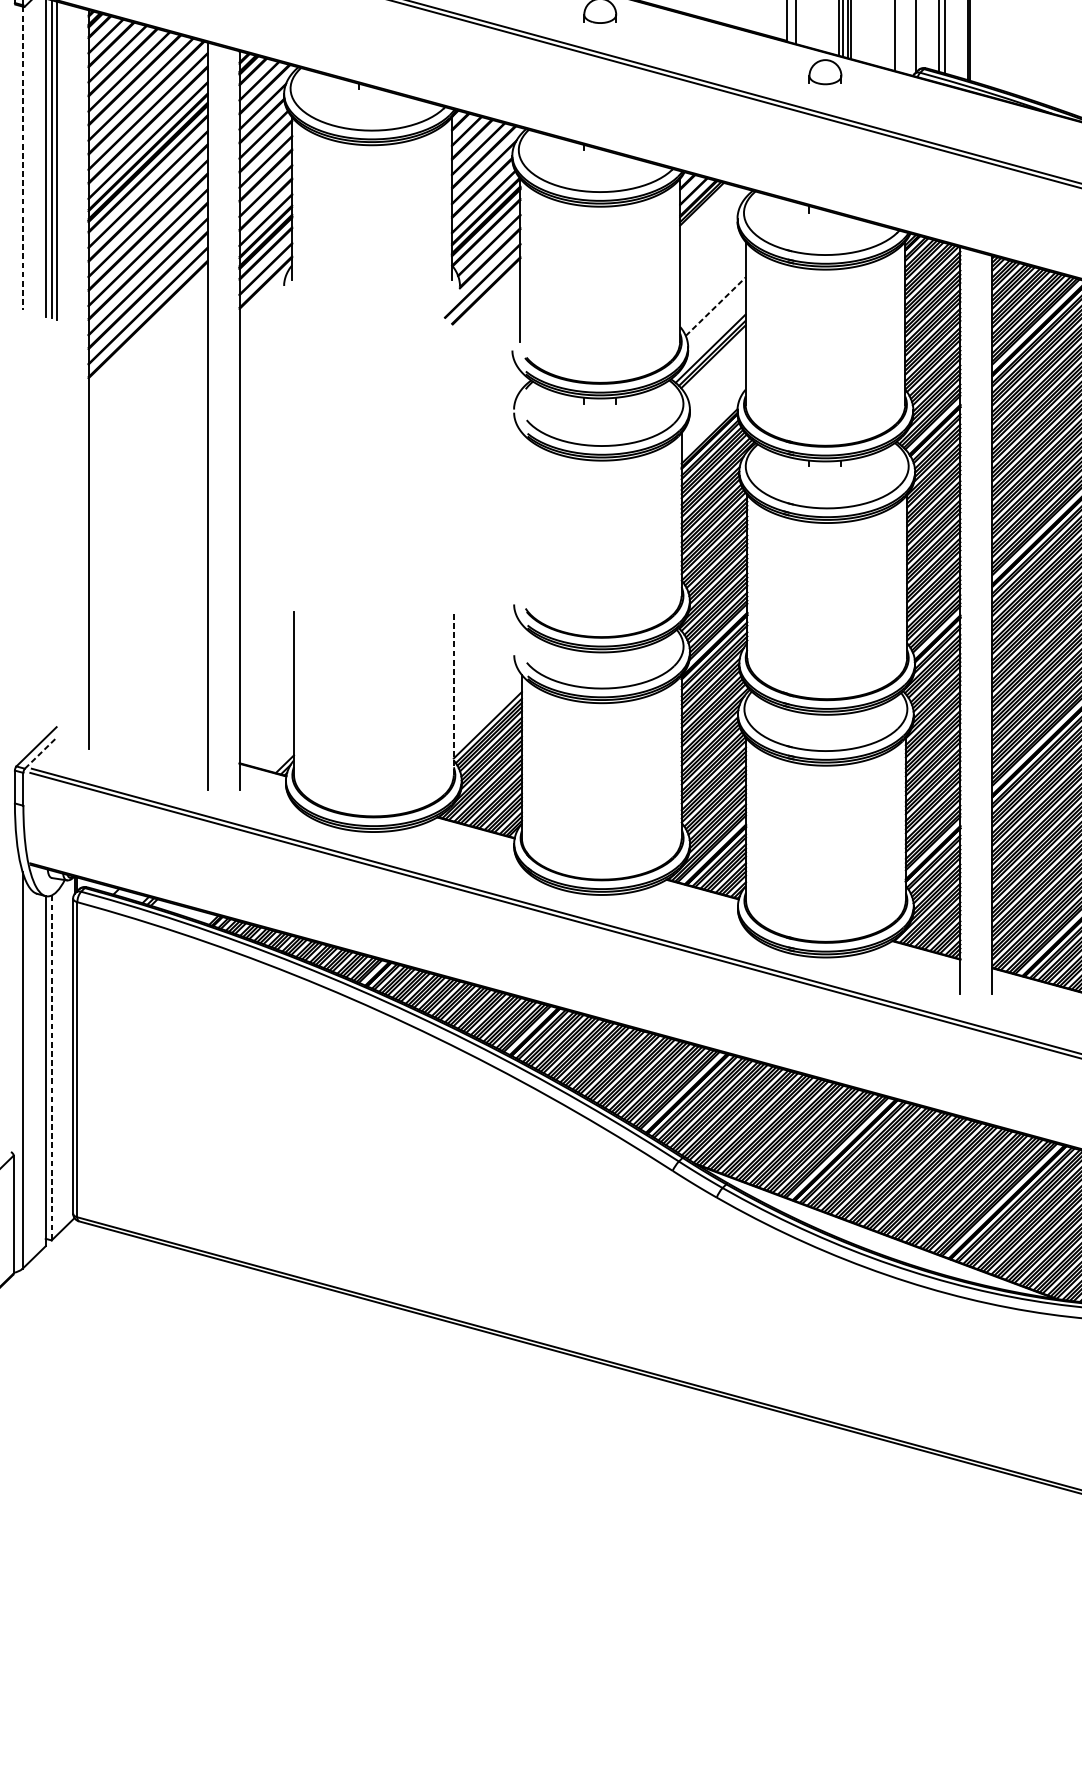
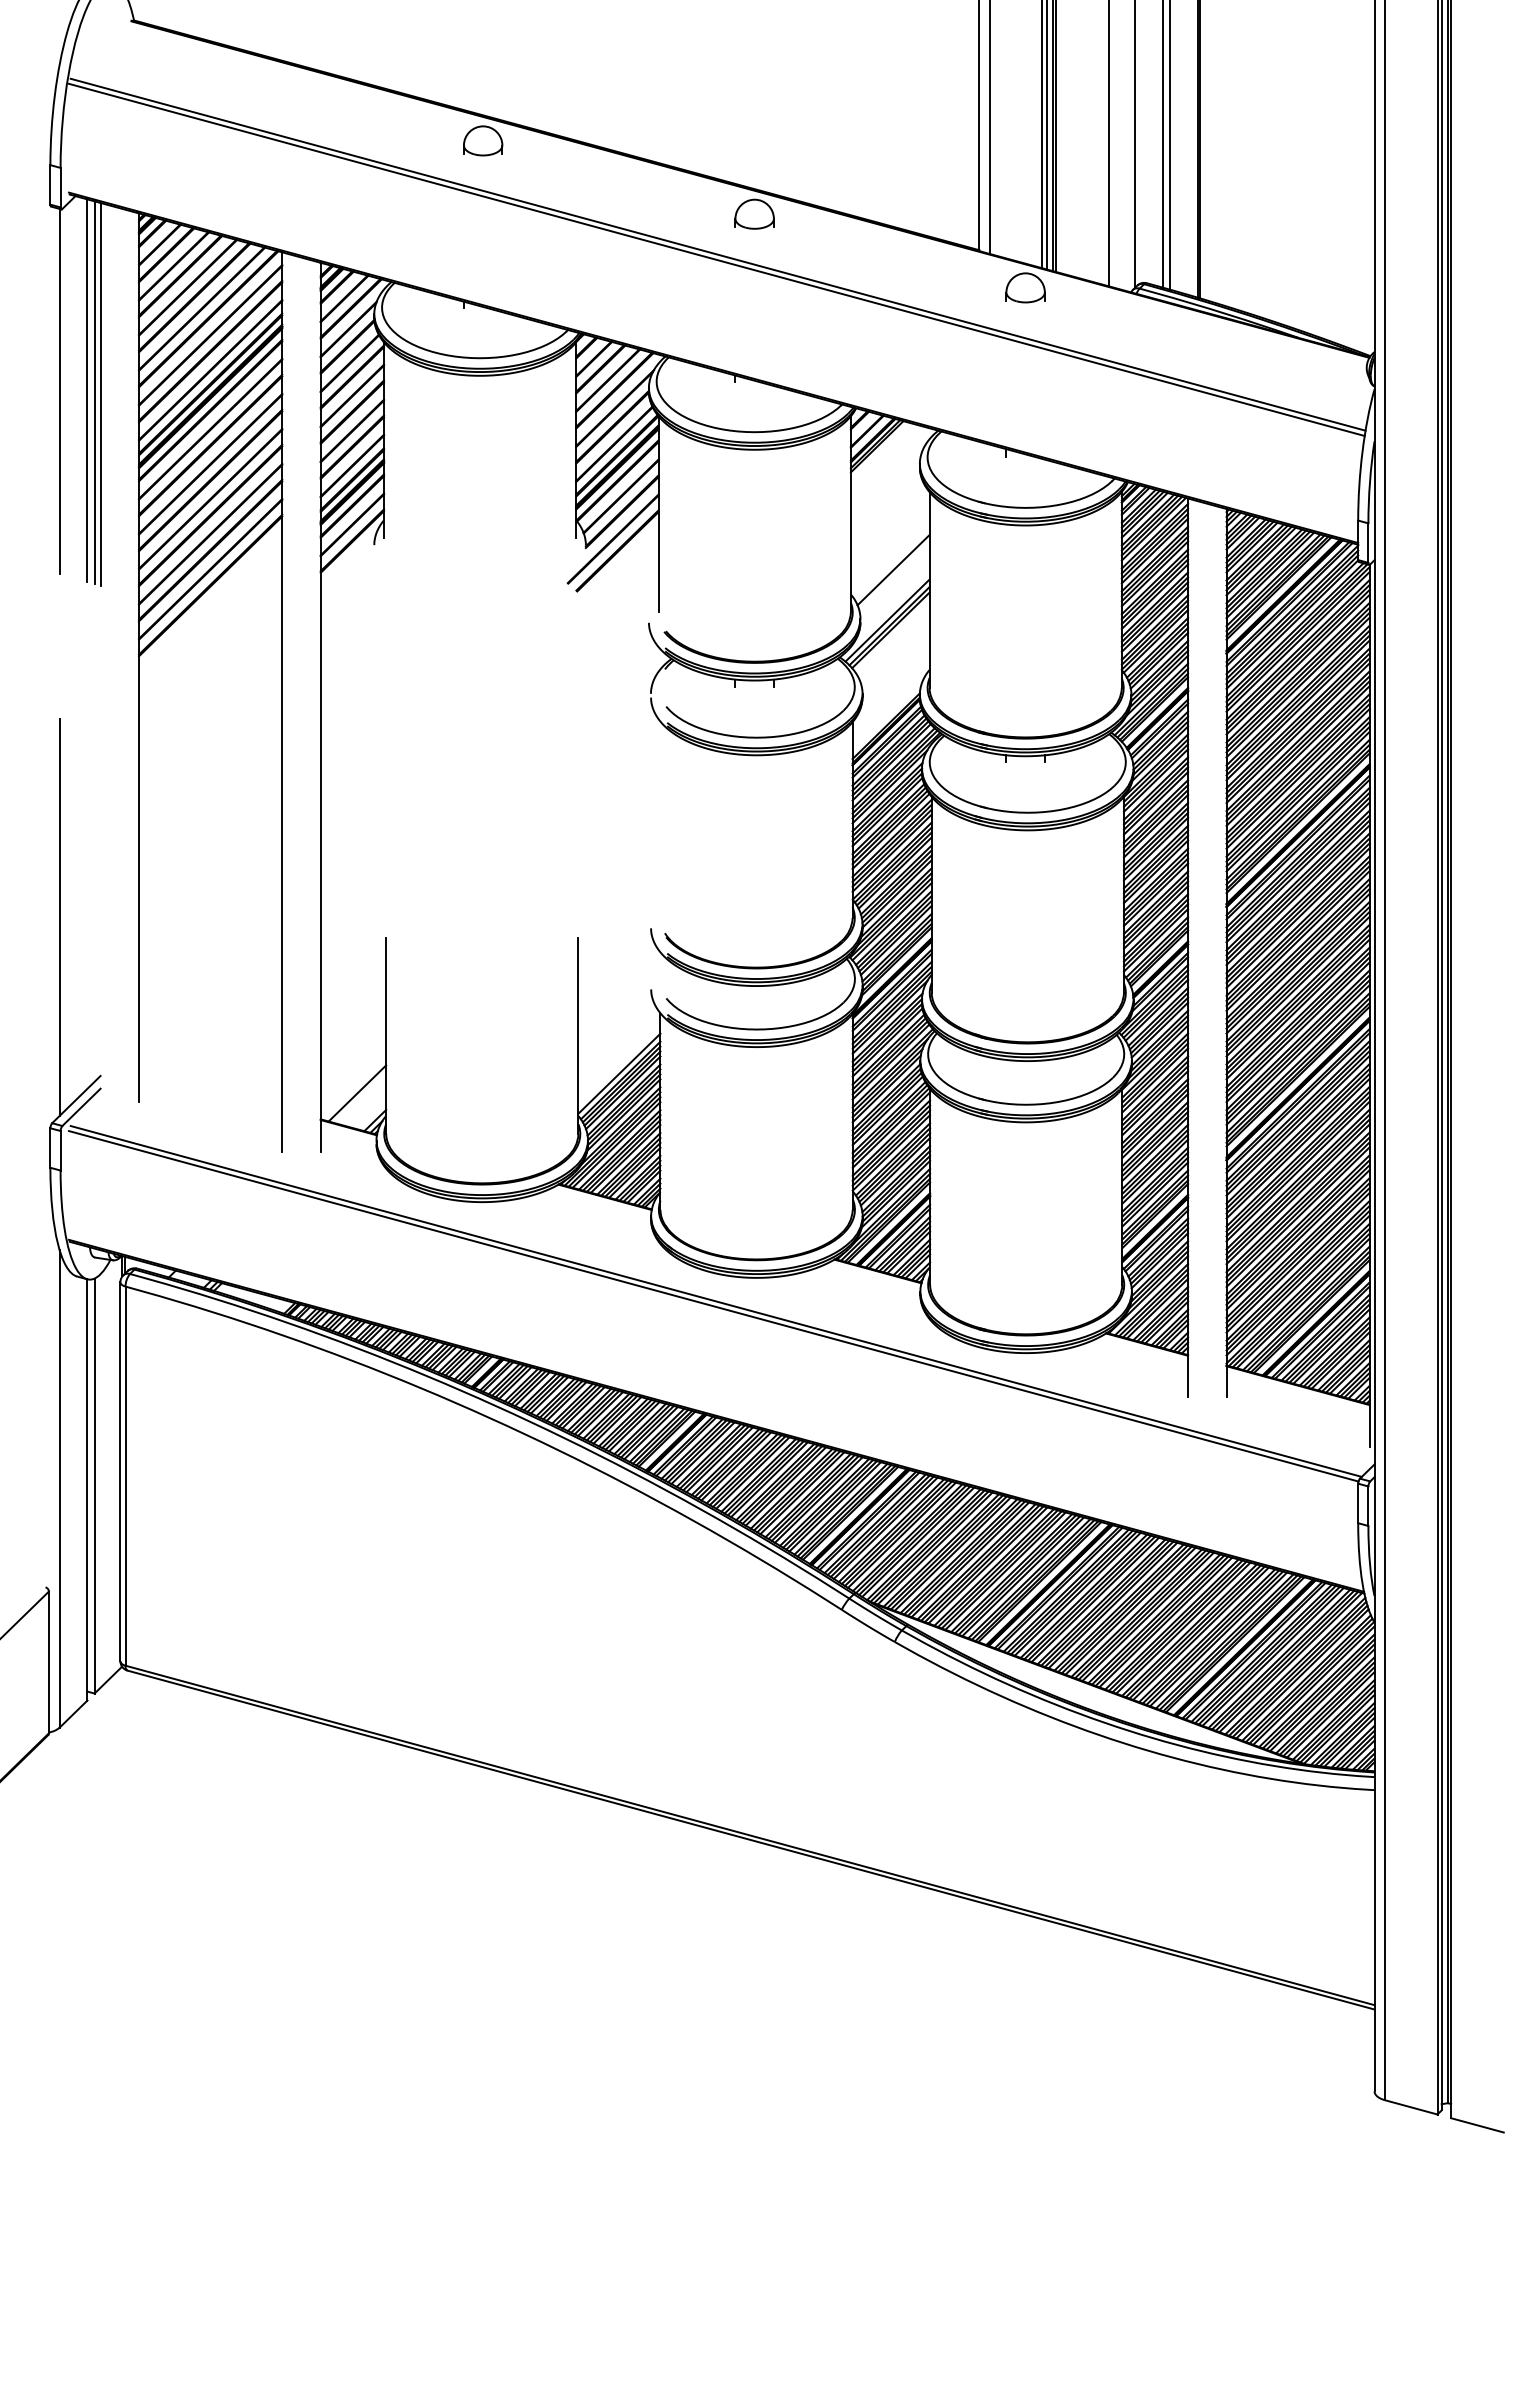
line: (22, 158) -> (59, 391), dashed -> solid
line: (715, 306) -> (893, 569), dashed -> solid
line: (22, 595) -> (59, 917), added
line: (453, 693) -> (578, 1035), dashed -> solid
line: (270, 741) -> (357, 1093), added
line: (40, 753) -> (81, 1107), dashed -> solid
line: (51, 1068) -> (94, 1486), dashed -> solid

